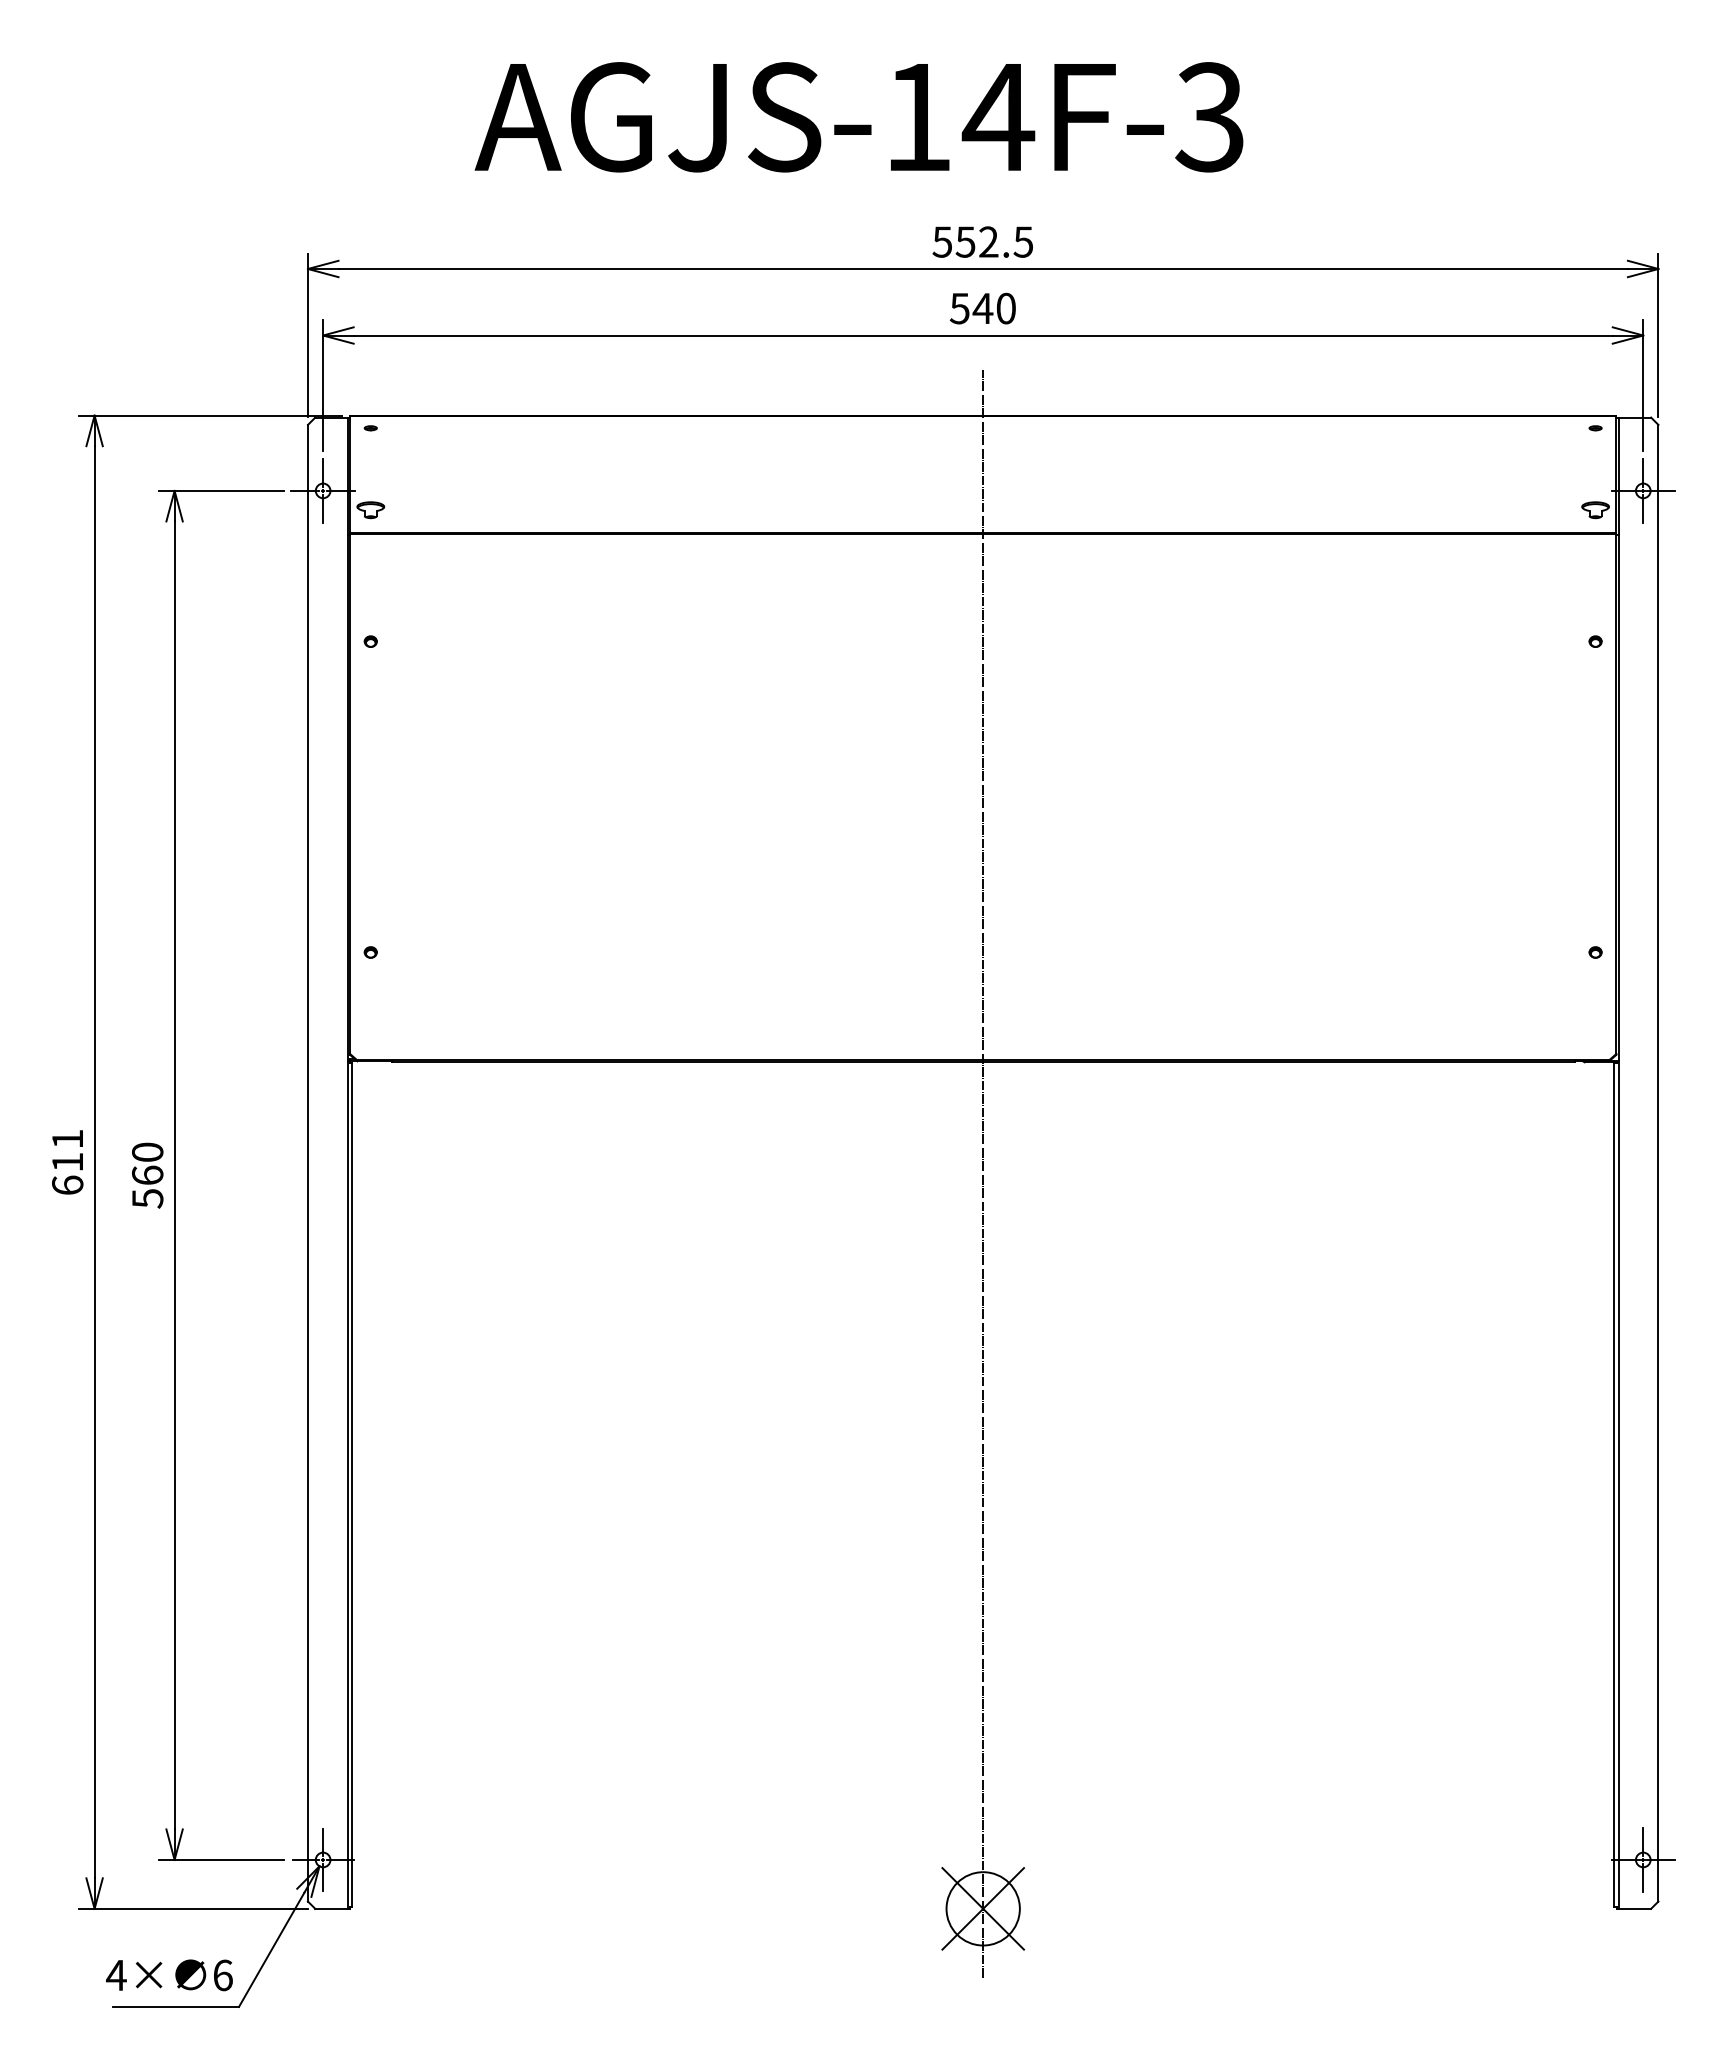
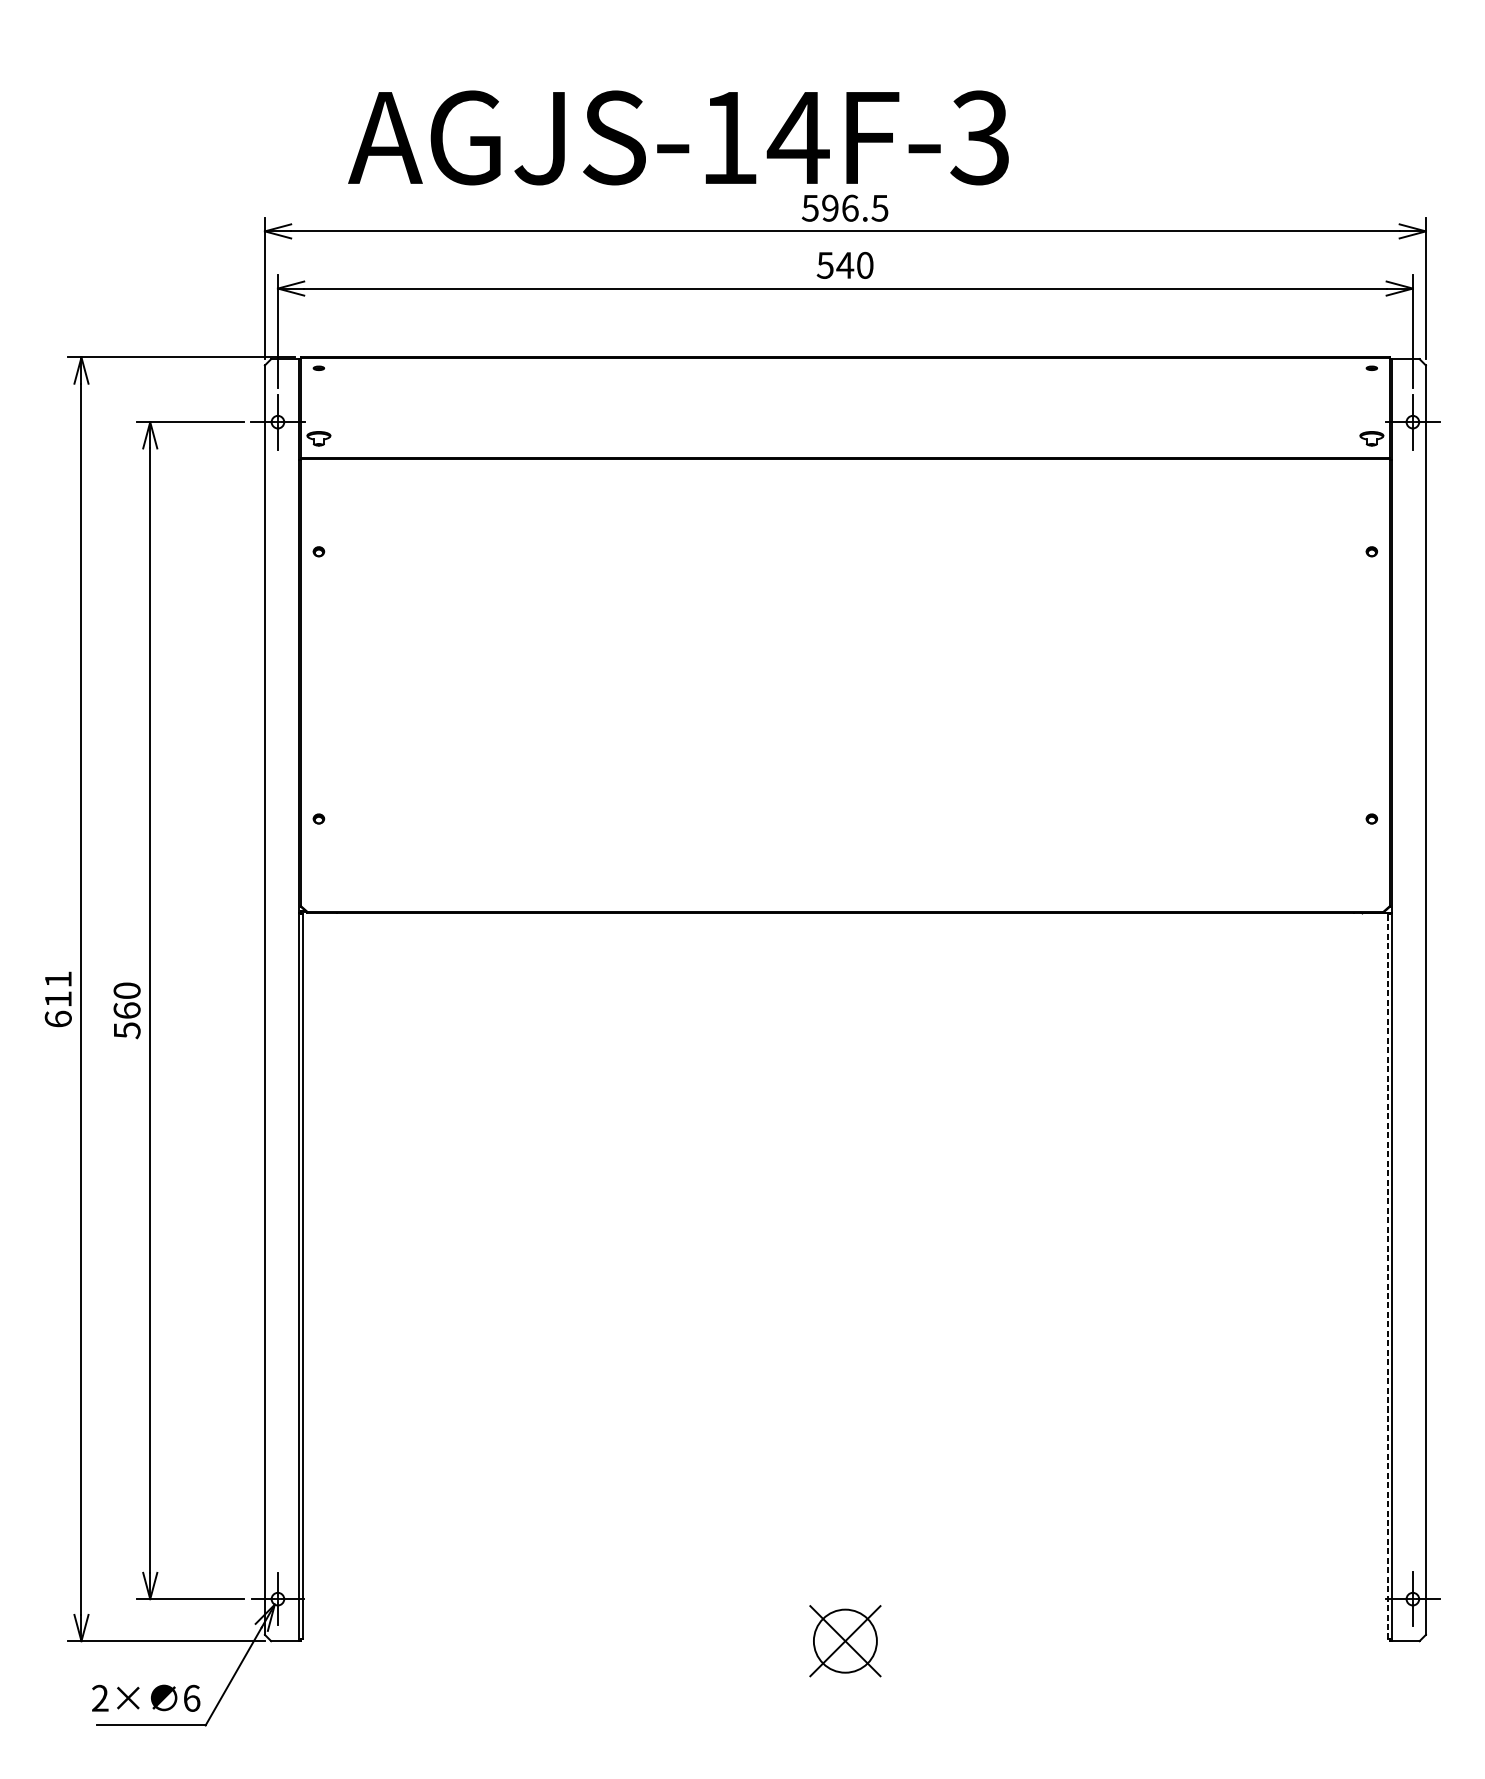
text: (858, 117) -> (678, 138), moved
text: (976, 241) -> (839, 207), 552.5 -> 596.5
line: (983, 1173) -> (845, 1008), removed
line: (1614, 1485) -> (1388, 1277), solid -> dashed
text: (116, 1974) -> (100, 1697), 4× -> 2×

